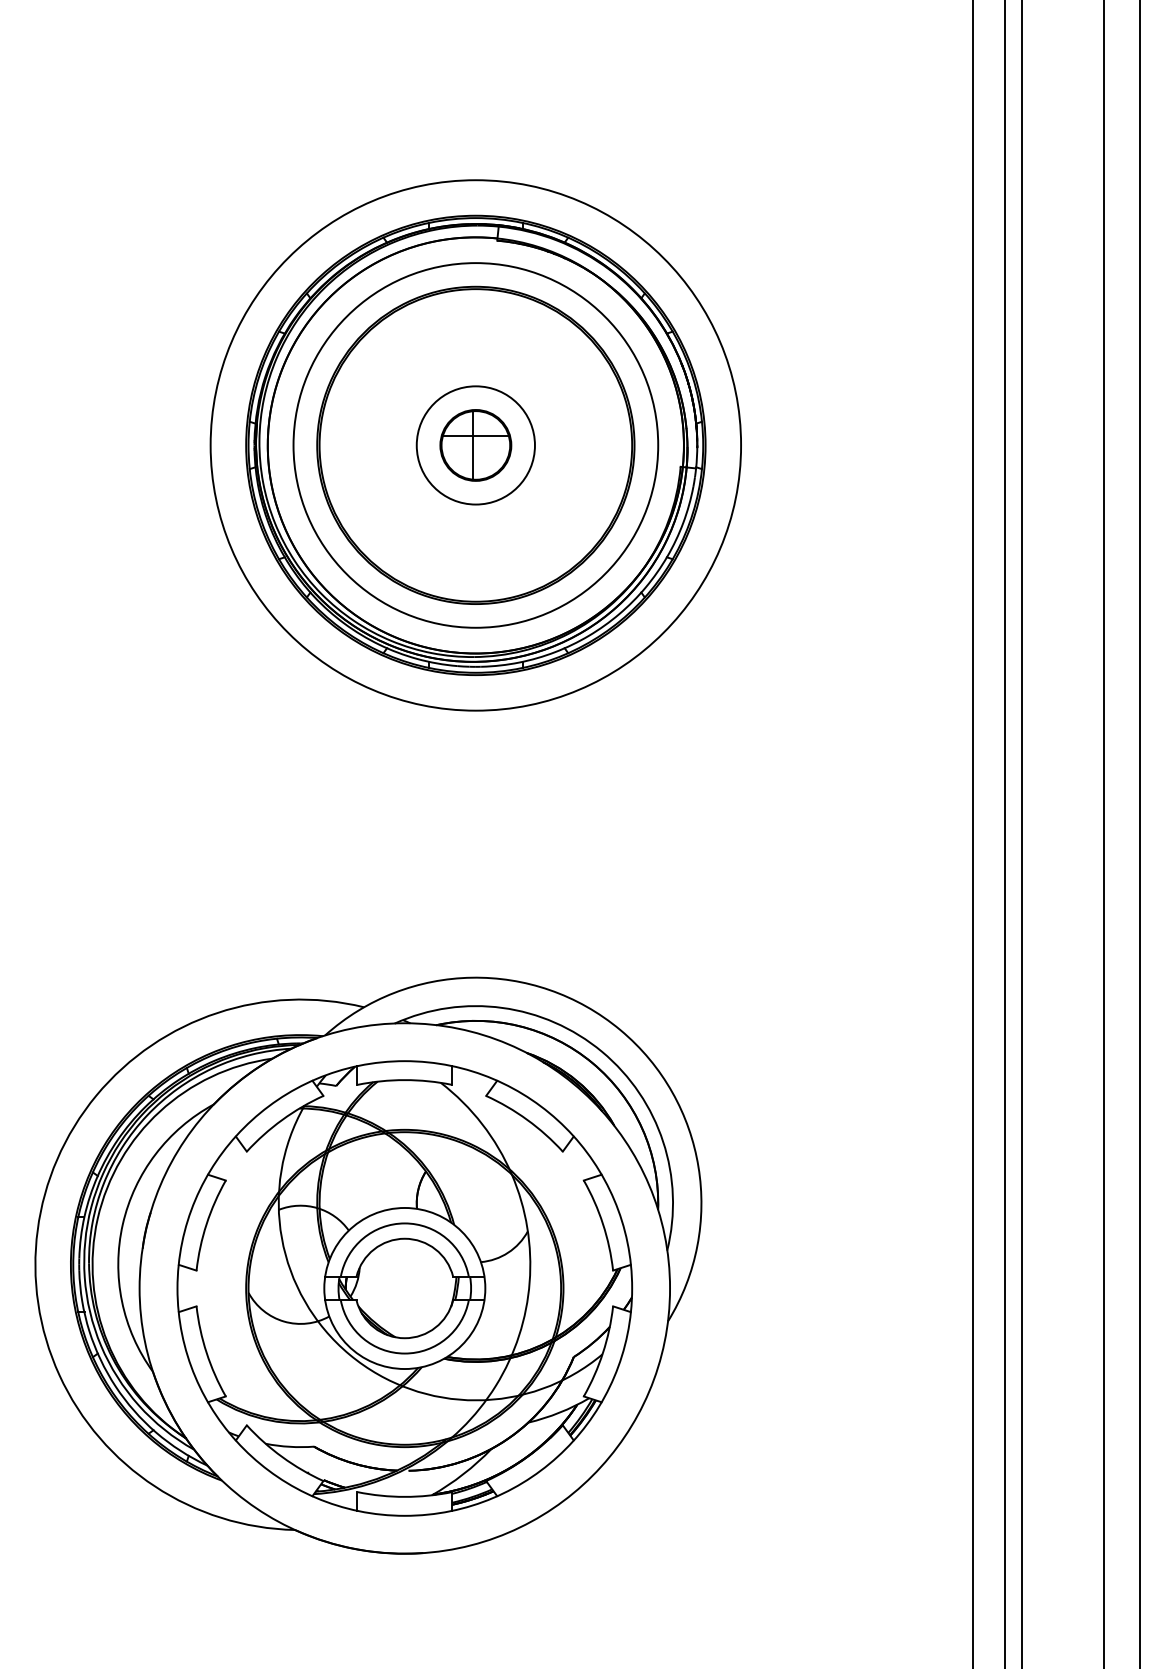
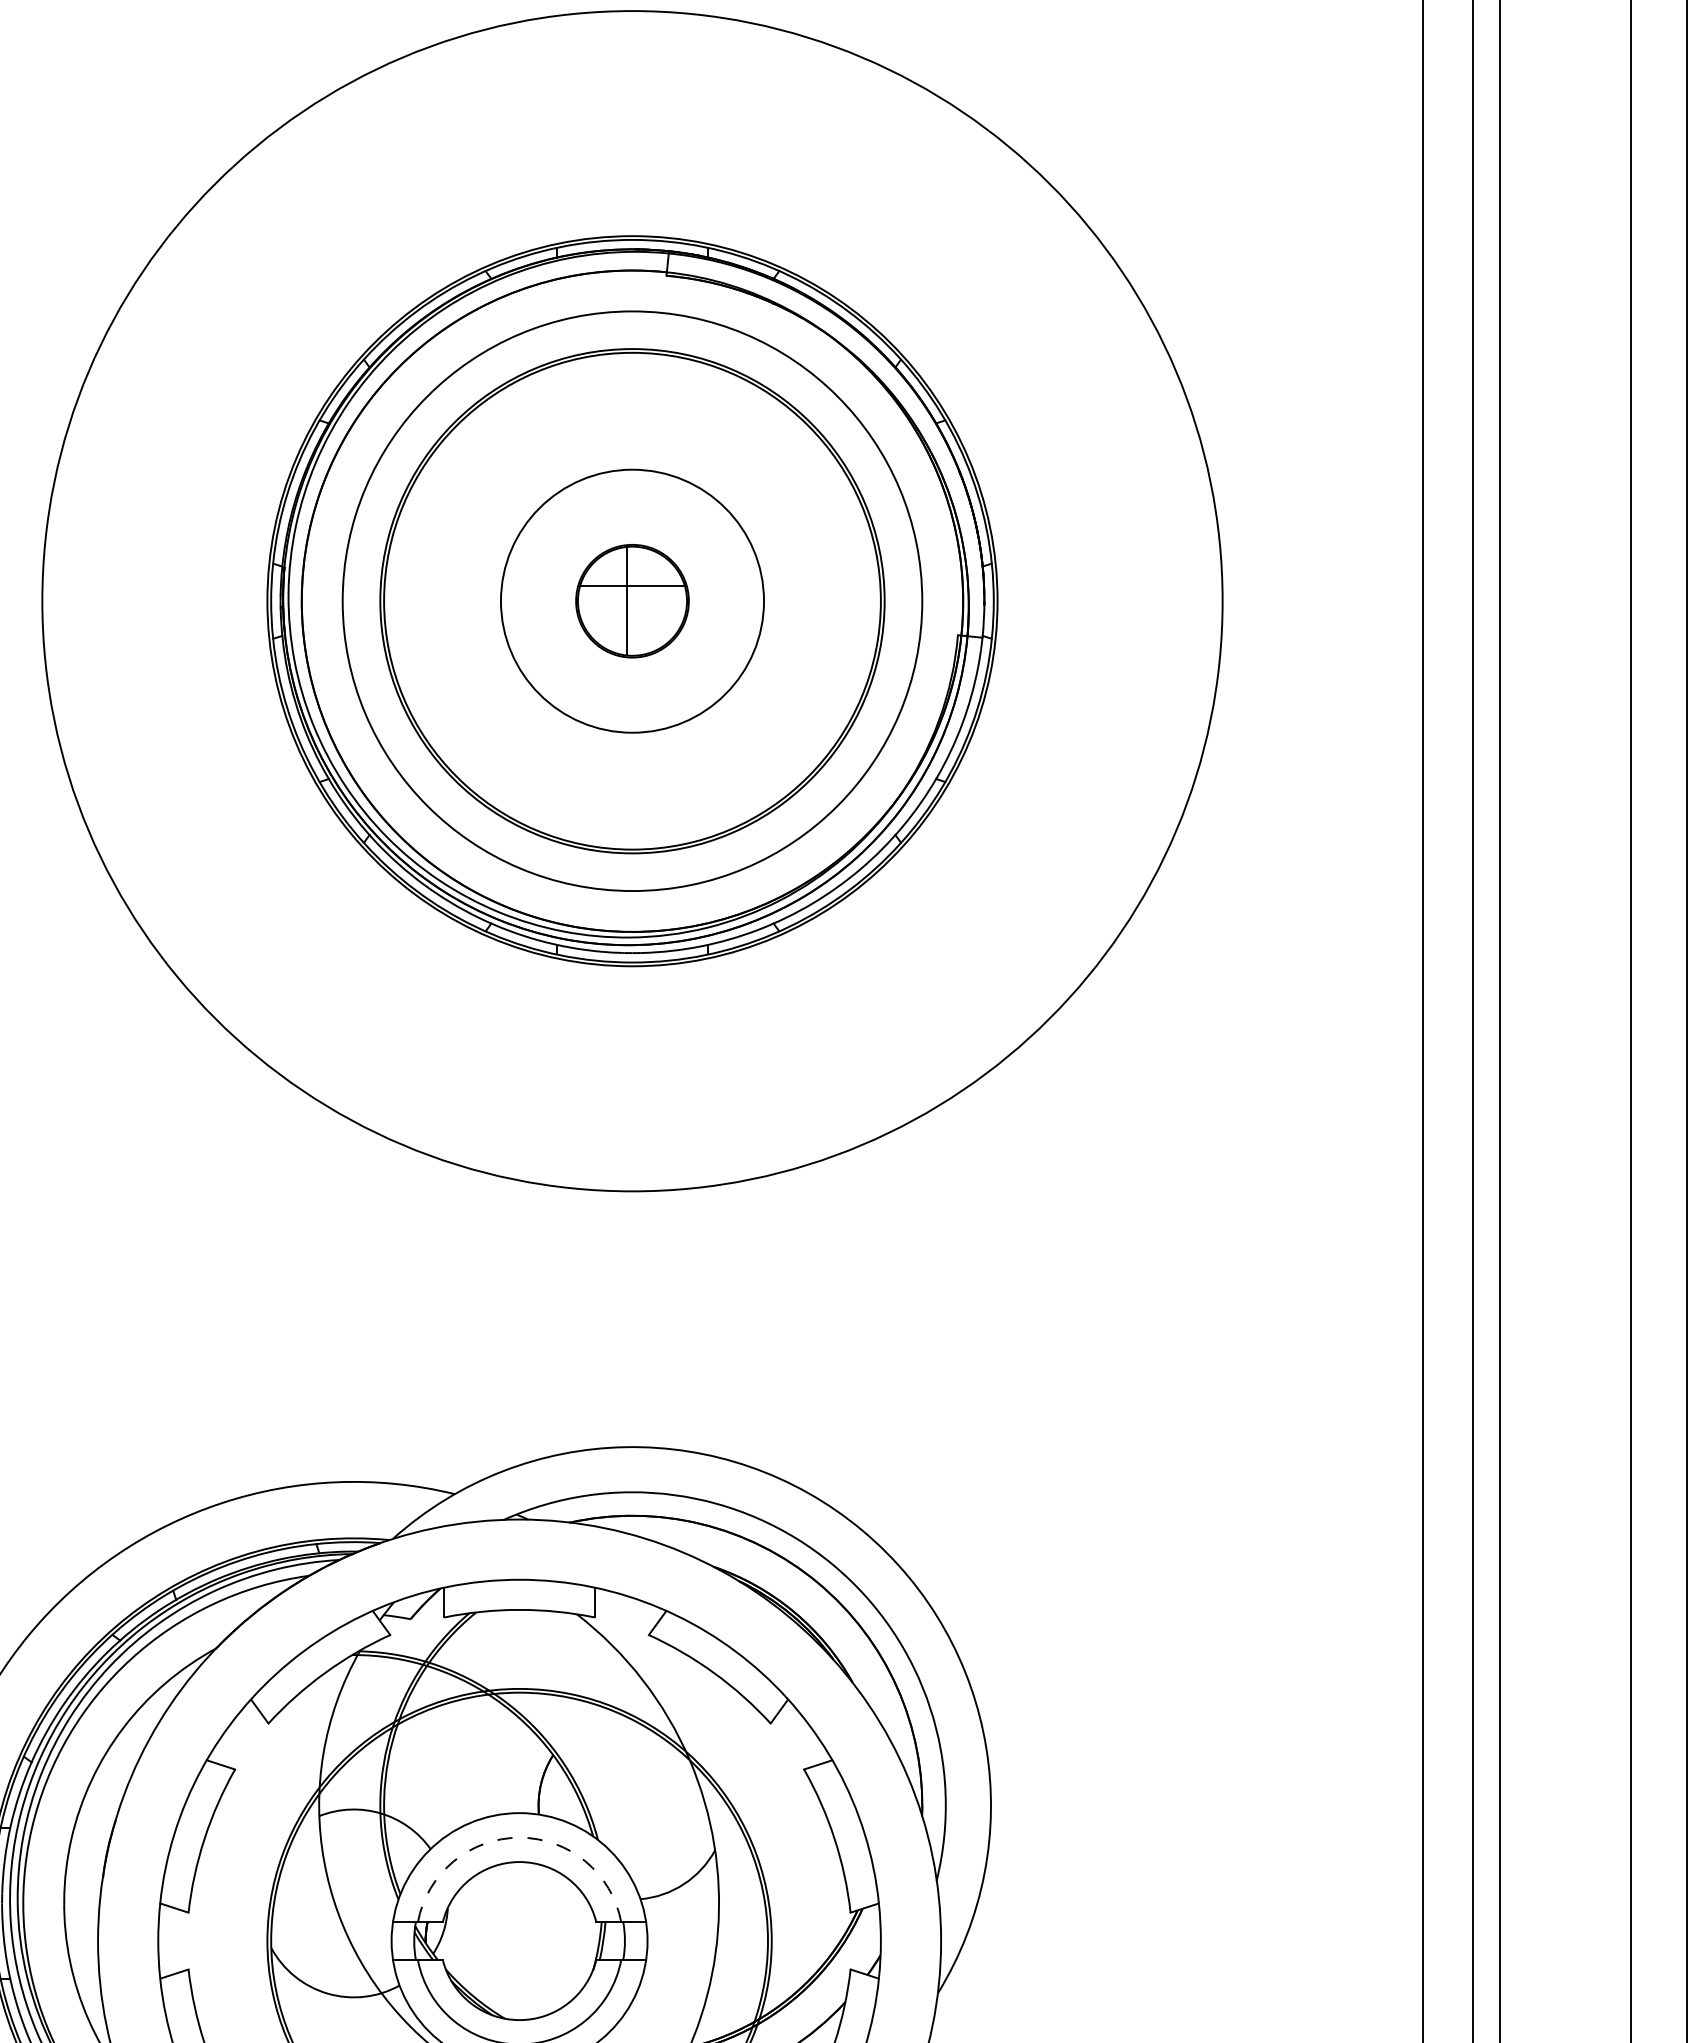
circle: (475, 445) -> (631, 601), size x1.4
circle: (475, 445) -> (631, 601), size x1.4
arc: (404, 1223) -> (519, 1837), solid -> dashed

